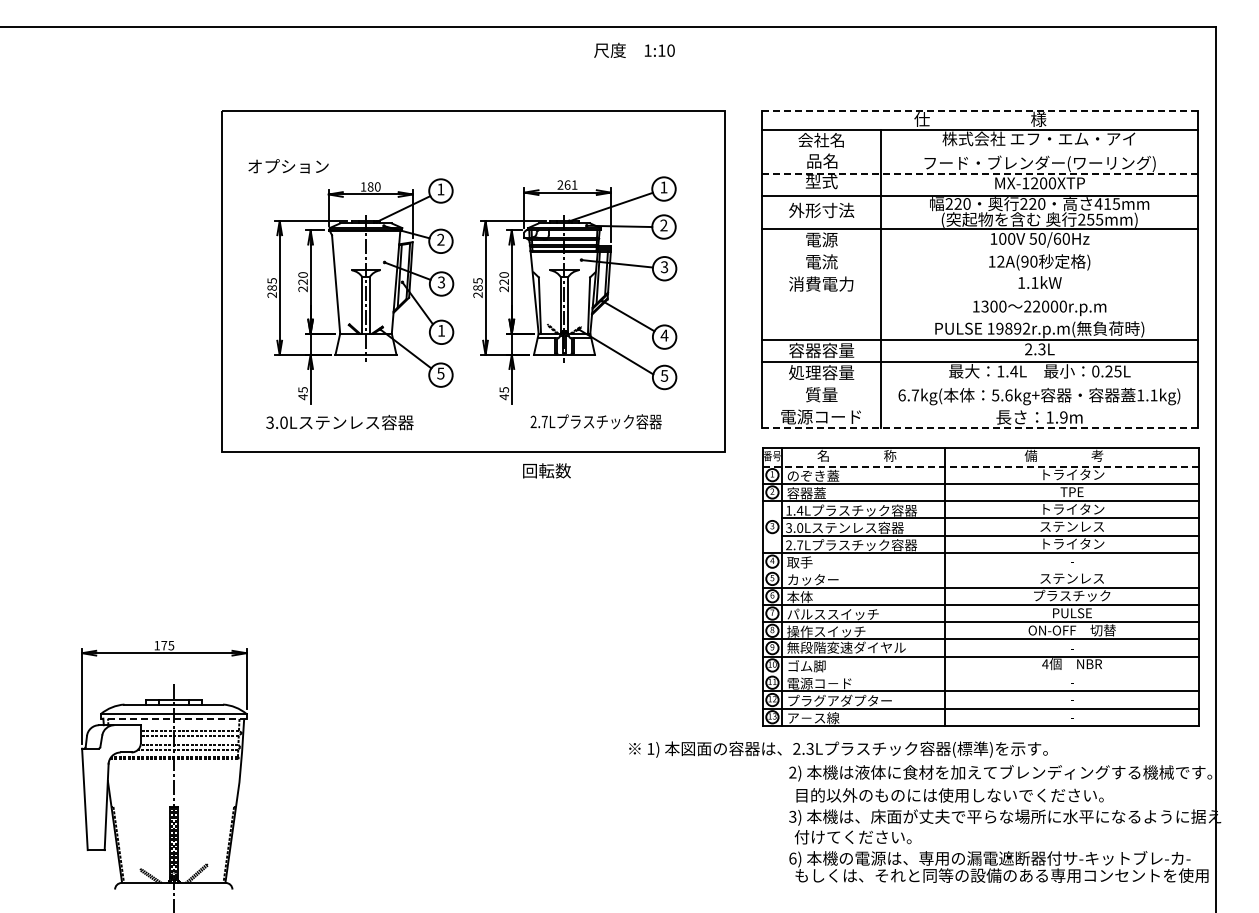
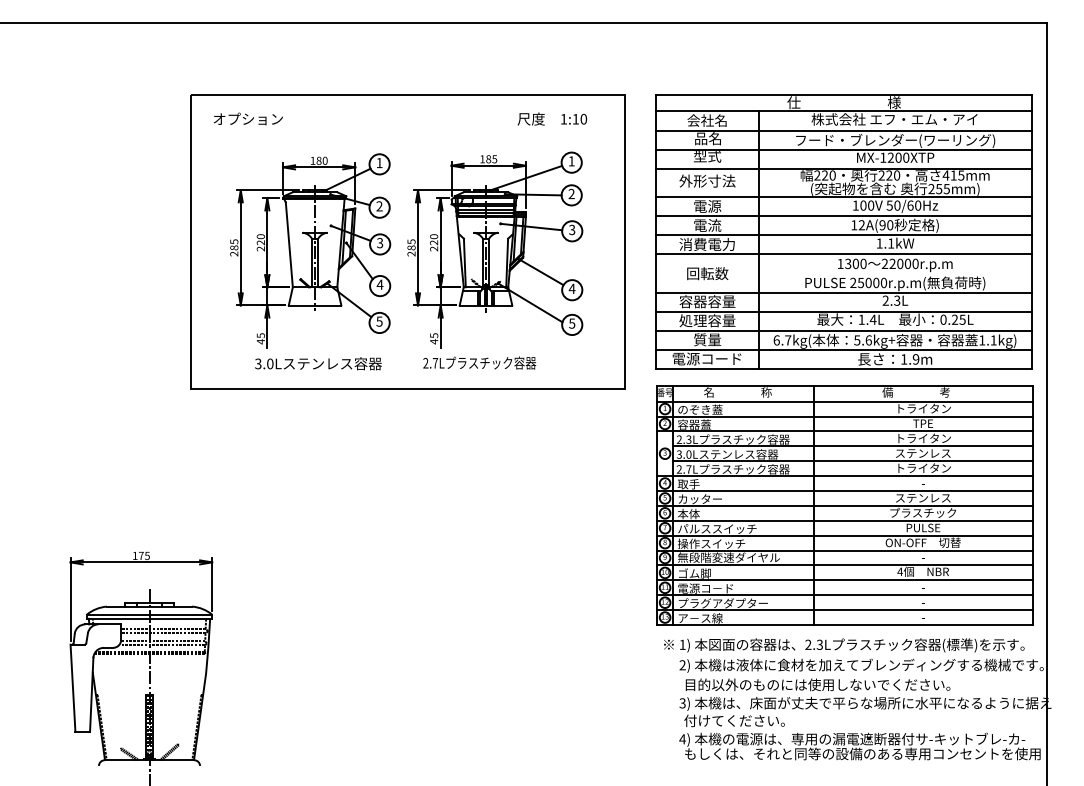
text: (634, 49) -> (552, 118), moved
line: (980, 110) -> (844, 95), dashed -> solid
line: (980, 151) -> (844, 130), added
text: (288, 166) -> (248, 119), moved
line: (980, 173) -> (844, 149), dashed -> solid
text: (567, 184) -> (488, 158), 261 -> 185
line: (980, 251) -> (844, 216), added
line: (980, 273) -> (844, 235), added
line: (980, 295) -> (844, 254), added
text: (1008, 328) -> (868, 282), 19892r.p.m( -> 25000r.p.m(
text: (441, 330) -> (380, 284), 1 -> 4
line: (980, 384) -> (844, 330), added
line: (980, 406) -> (844, 349), added
text: (595, 421) -> (479, 362), moved
text: (339, 422) -> (318, 363), moved
line: (980, 428) -> (844, 368), dashed -> solid
line: (980, 466) -> (844, 401), dashed -> solid
text: (546, 470) -> (707, 273), moved
text: (794, 510) -> (684, 439), 1.4L -> 2.3L
line: (981, 570) -> (845, 491), added
line: (981, 674) -> (845, 580), added
line: (173, 718) -> (149, 618), dashed -> solid
text: (838, 749) -> (844, 645), moved
text: (792, 858) -> (682, 739), 6) -> 4)

